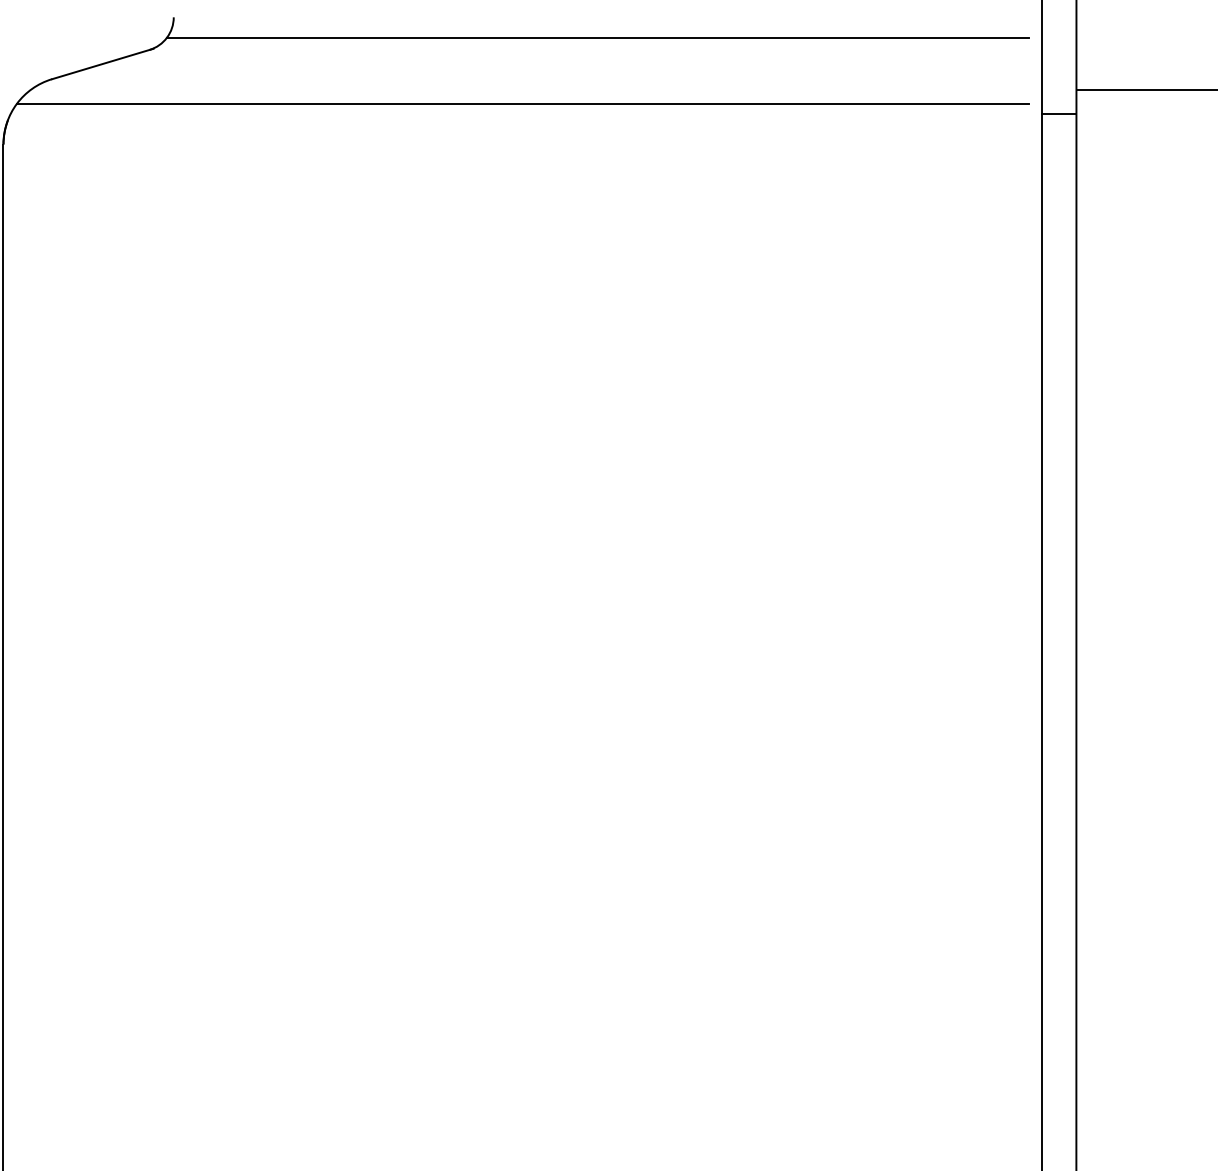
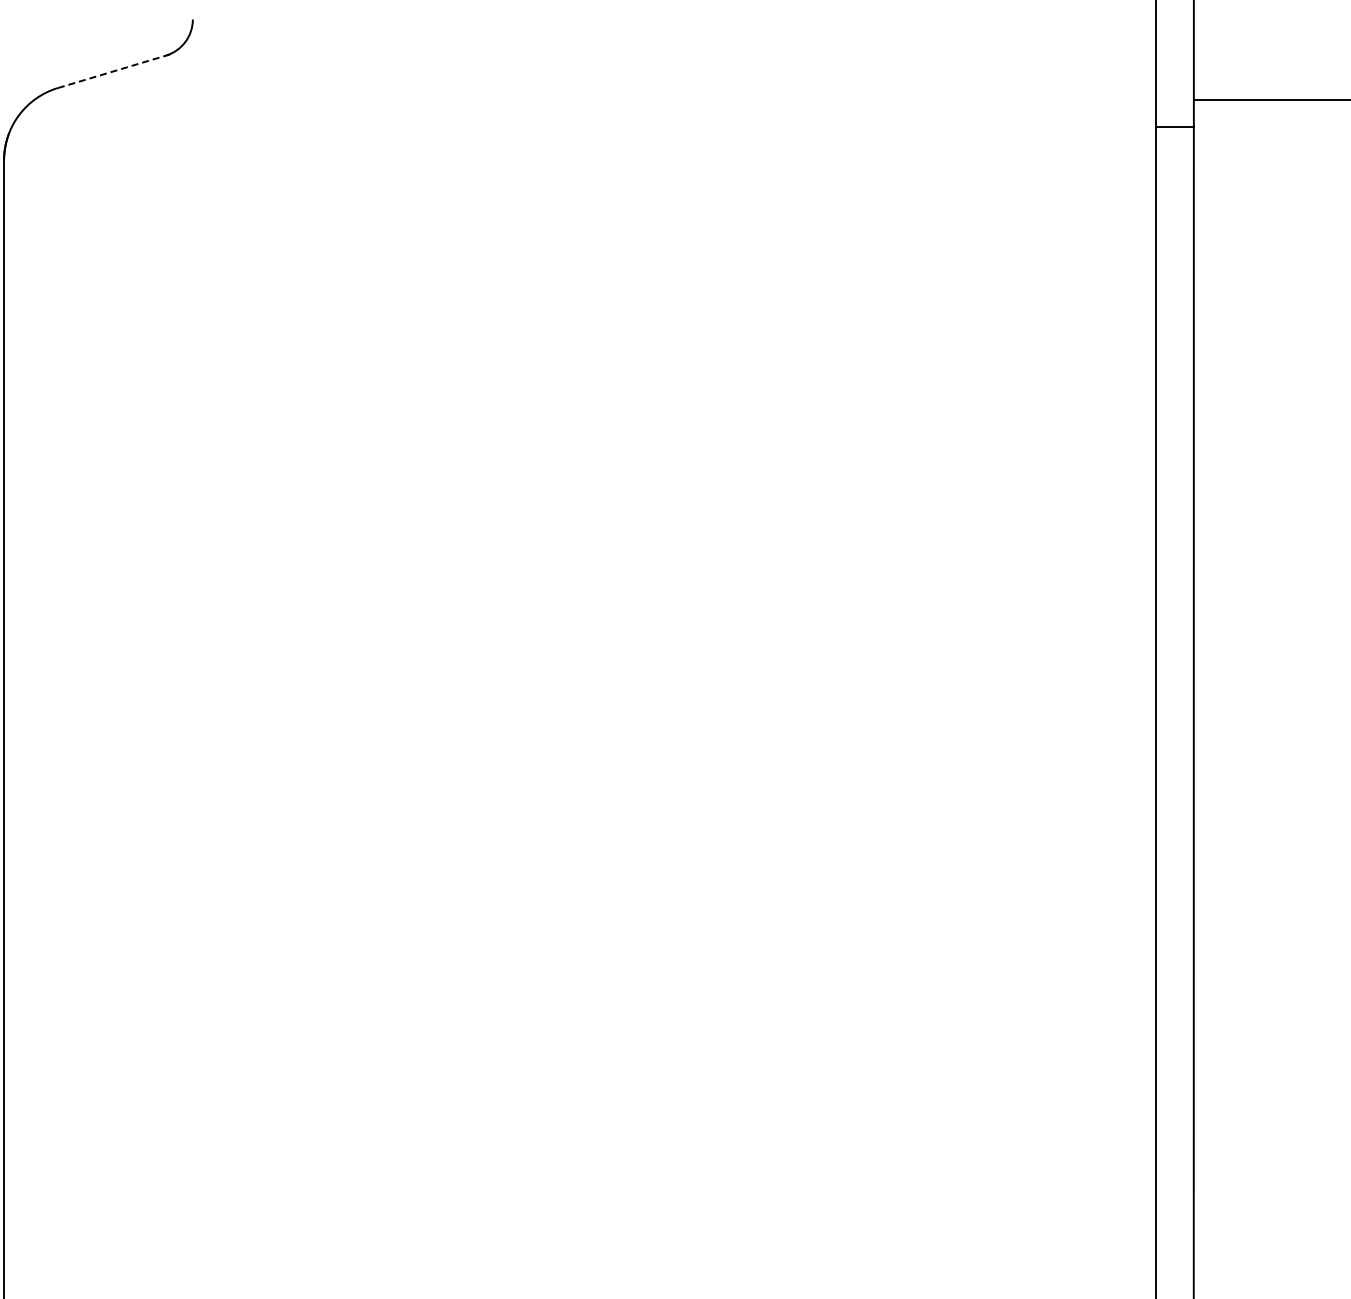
line: (598, 38) -> (663, 42), removed
line: (103, 64) -> (114, 71), solid -> dashed
line: (522, 103) -> (579, 115), removed

